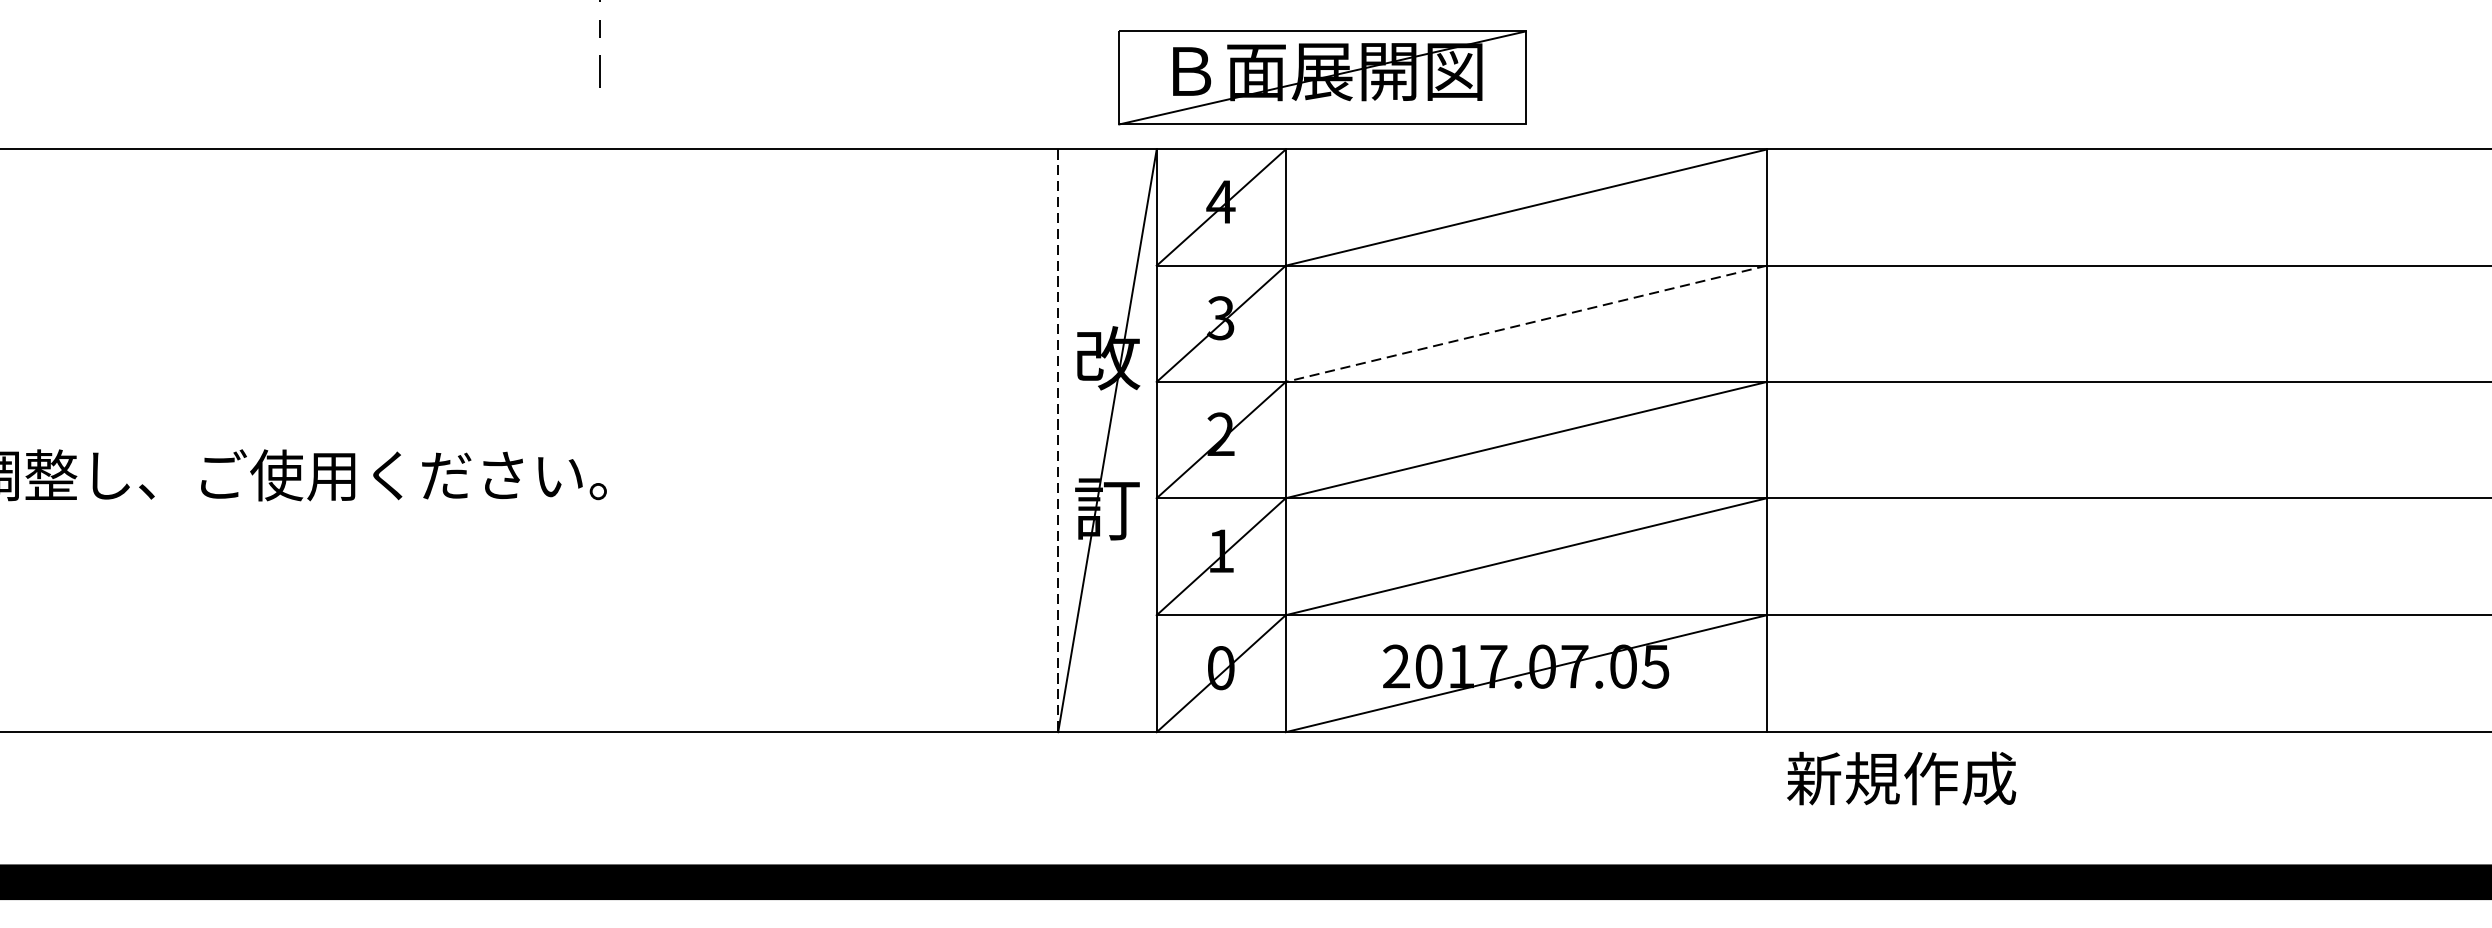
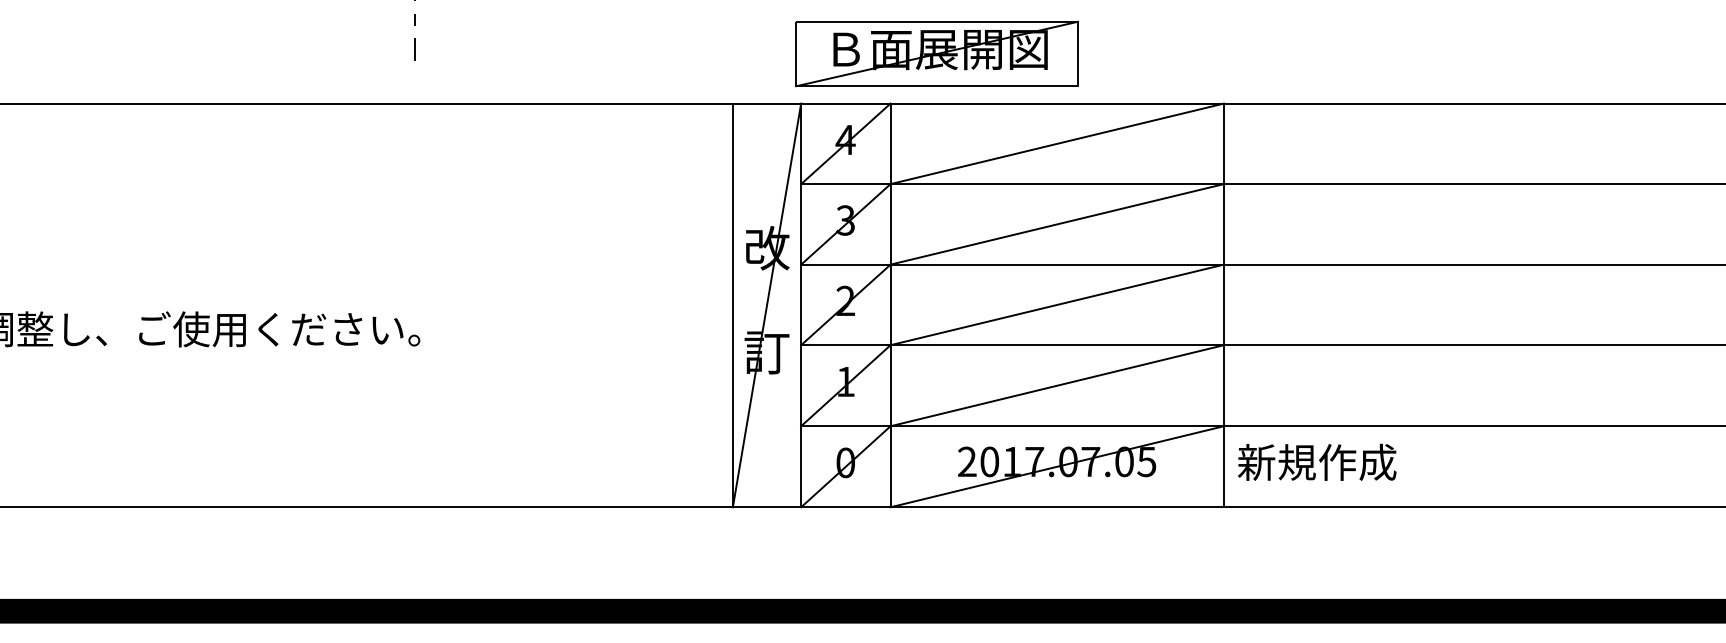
part: (1321, 77) -> (936, 53), moved
line: (1525, 323) -> (1056, 224), dashed -> solid
line: (1057, 440) -> (732, 305), dashed -> solid
text: (1902, 777) -> (1317, 461), moved

